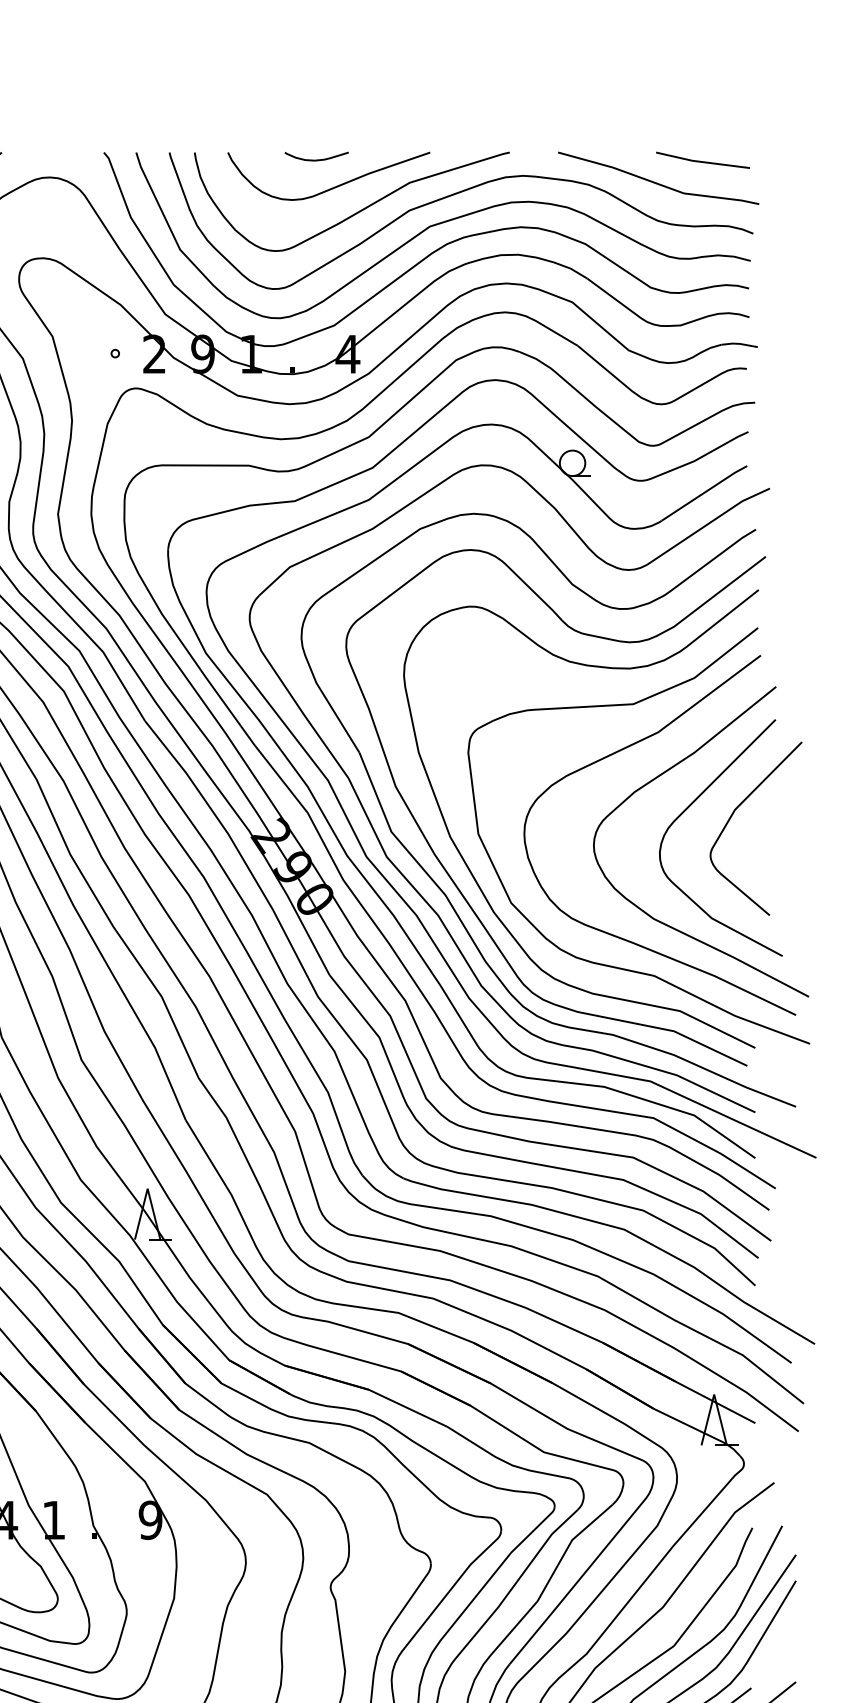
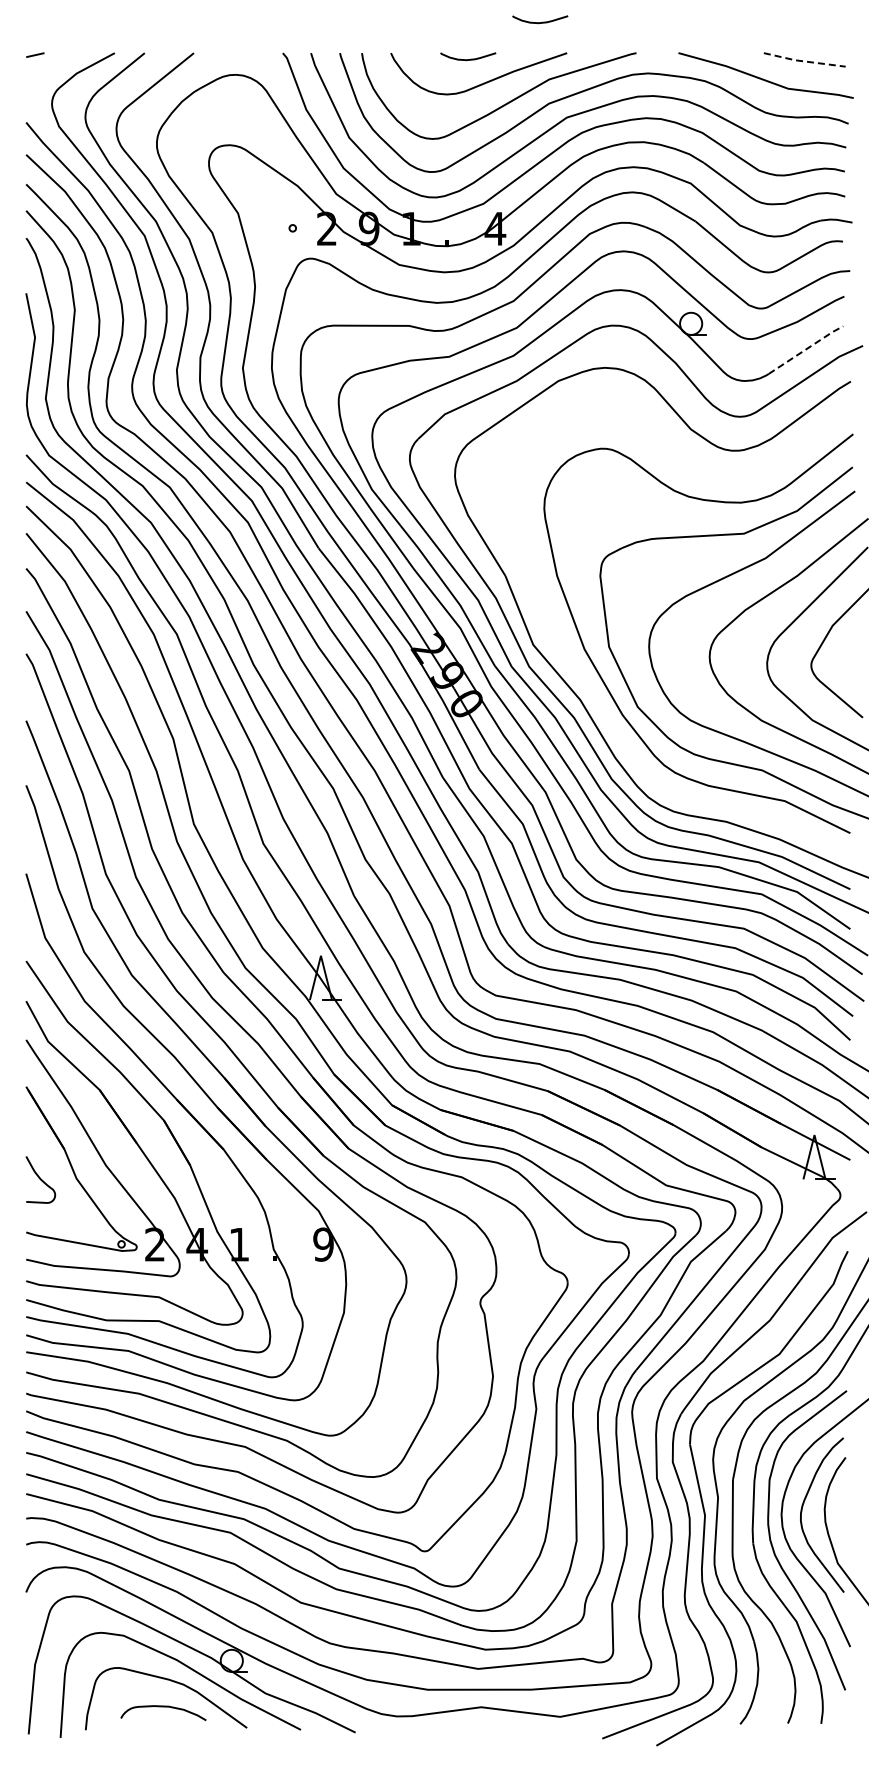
curve: (401, 116) -> (542, 21), added
line: (702, 162) -> (804, 61), solid -> dashed
line: (705, 491) -> (806, 348), solid -> dashed
curve: (453, 879) -> (587, 686), removed

